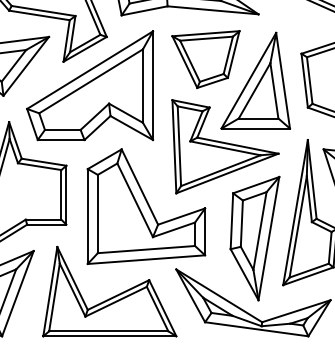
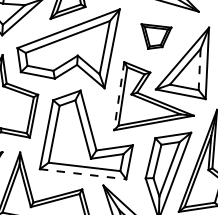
part: (205, 59) -> (153, 37), size x0.6
line: (274, 90) -> (199, 69), solid -> dashed
line: (174, 146) -> (119, 95), solid -> dashed
line: (146, 259) -> (83, 174), solid -> dashed

